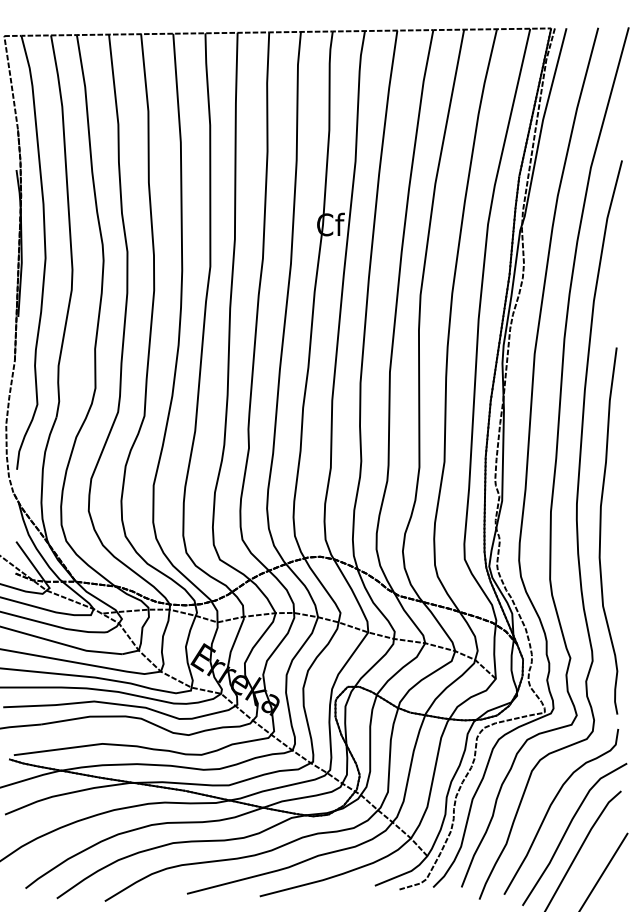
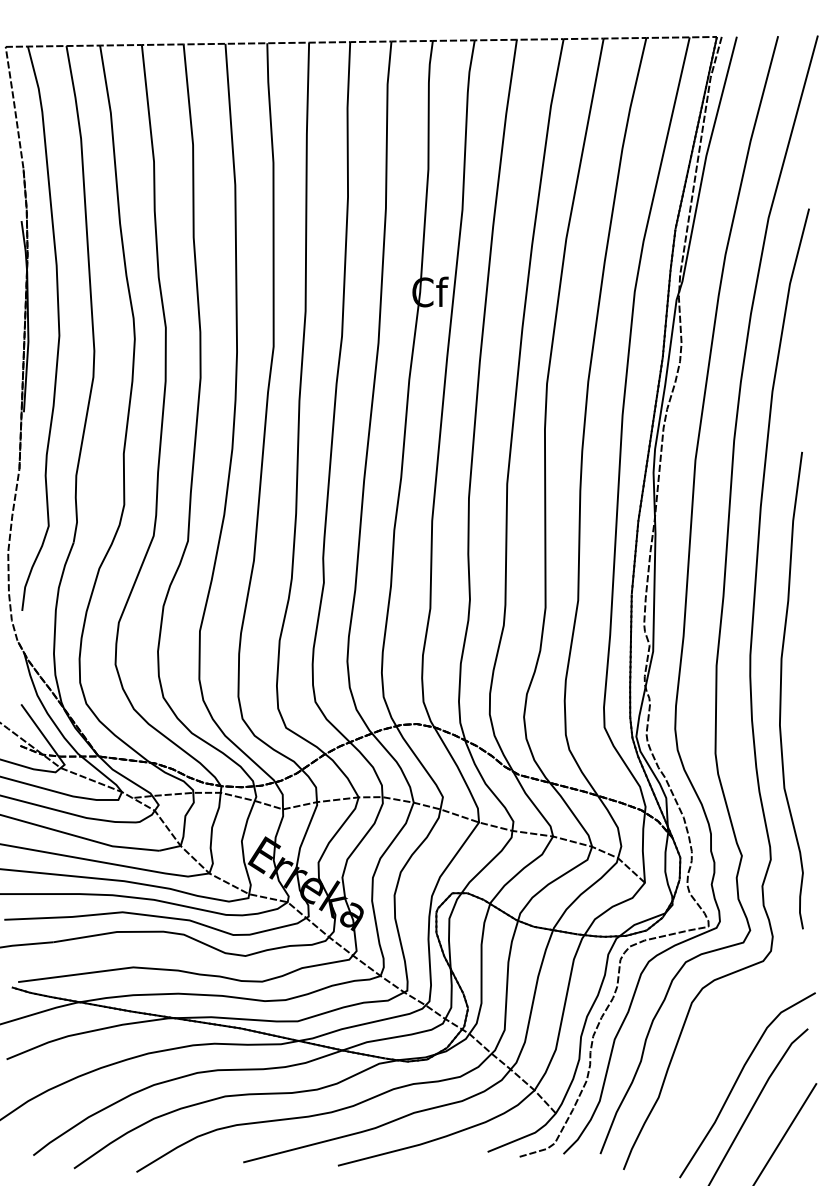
curve: (551, 806) -> (717, 1048), removed

